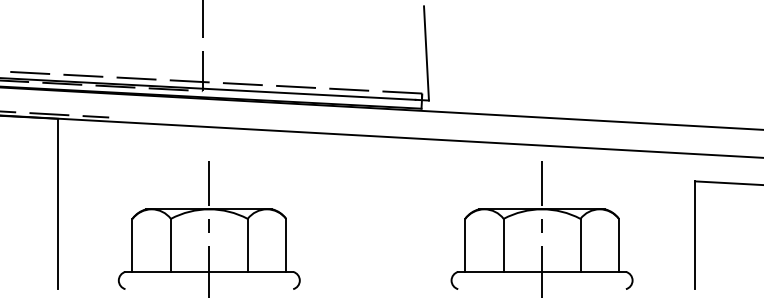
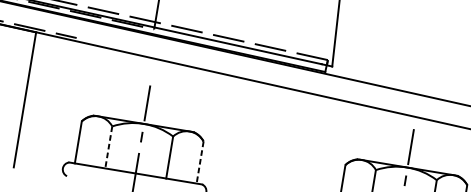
line: (170, 245) -> (108, 147), solid -> dashed
line: (286, 245) -> (200, 162), solid -> dashed

